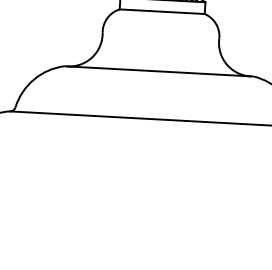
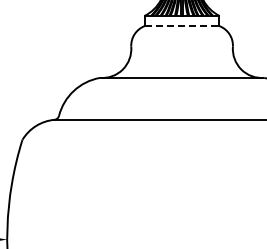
line: (162, 11) -> (182, 25), solid -> dashed

